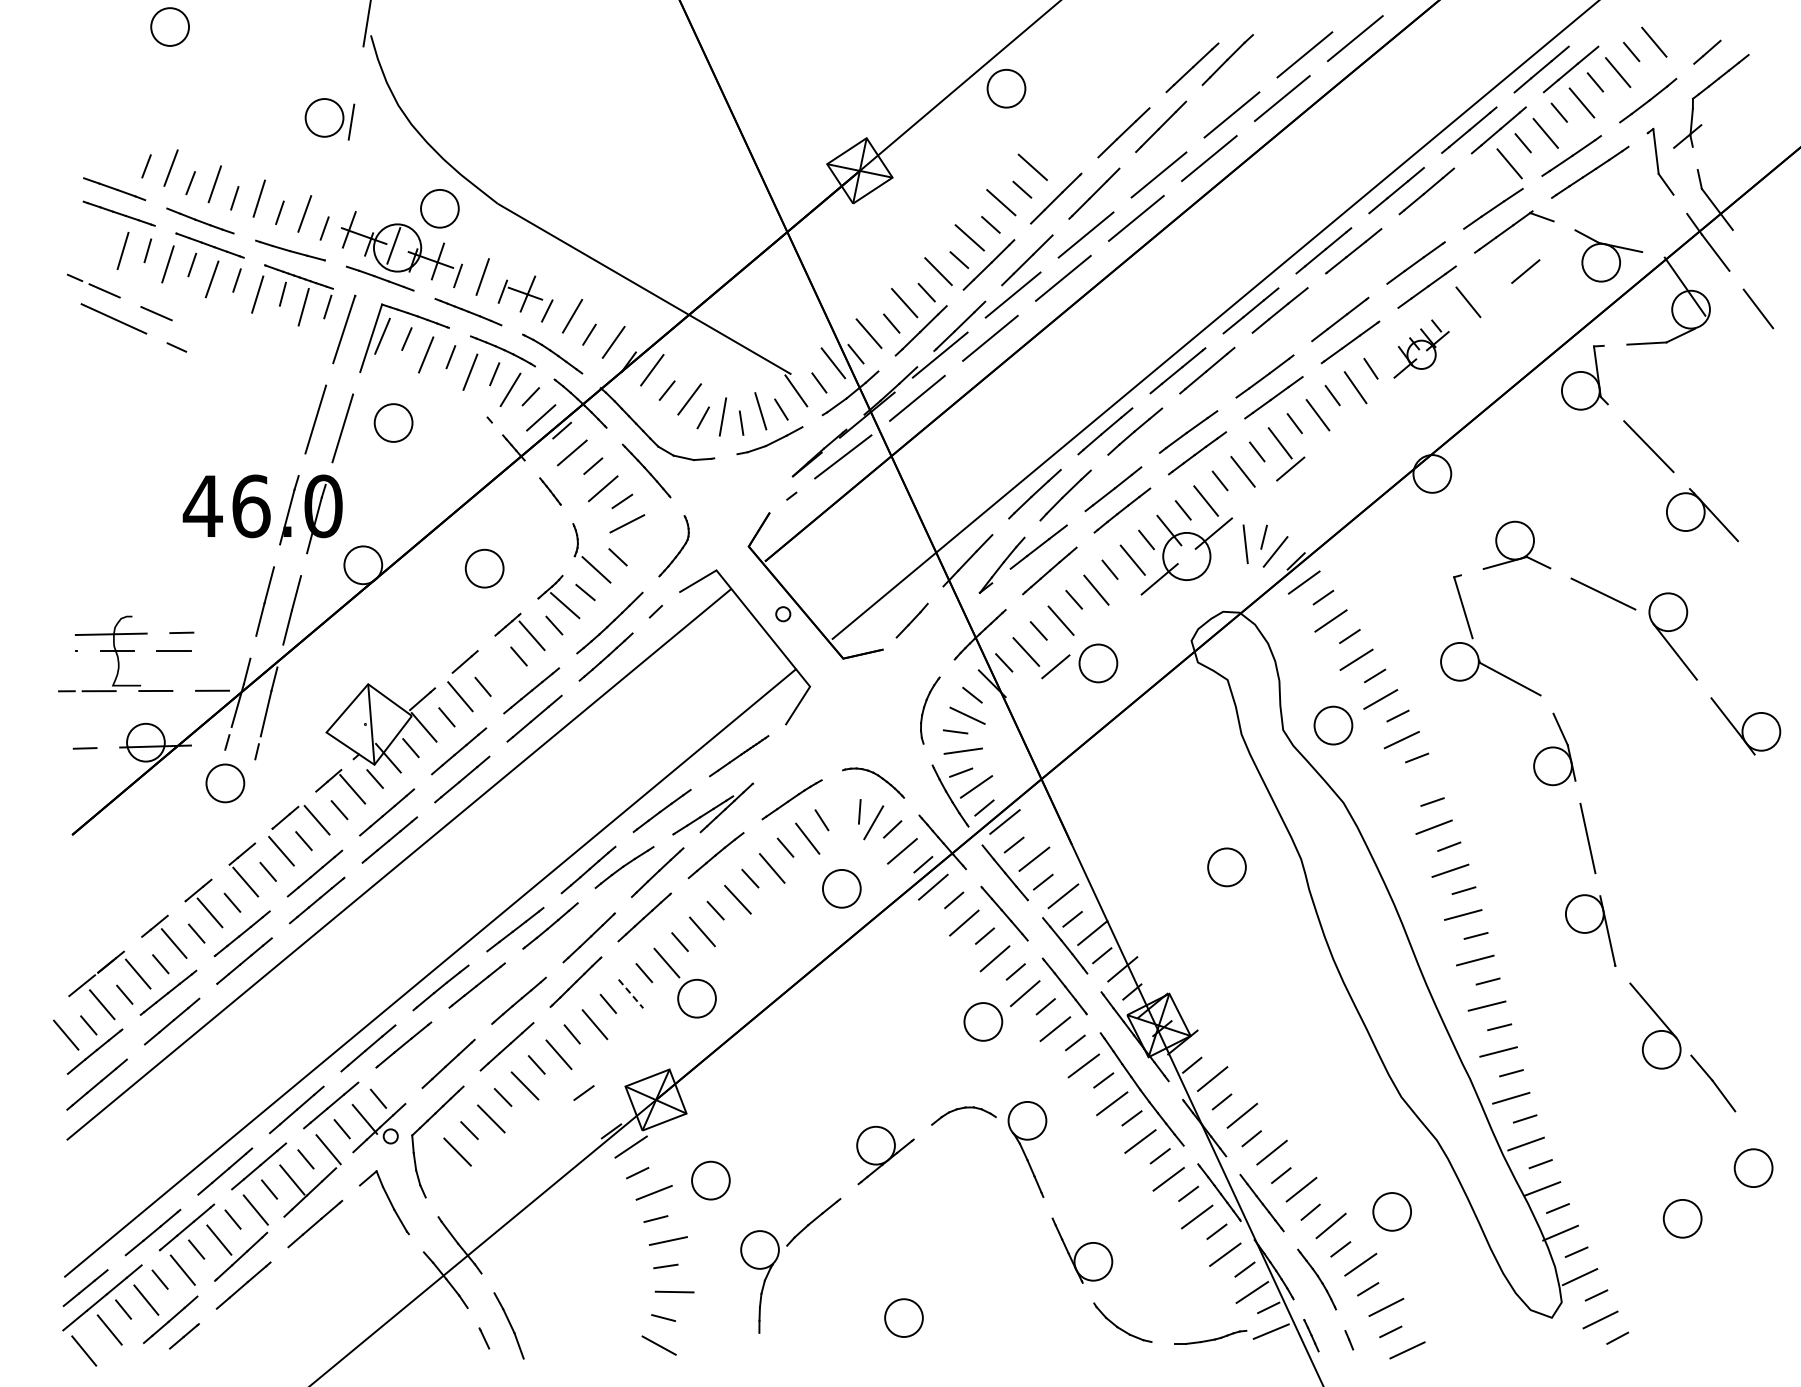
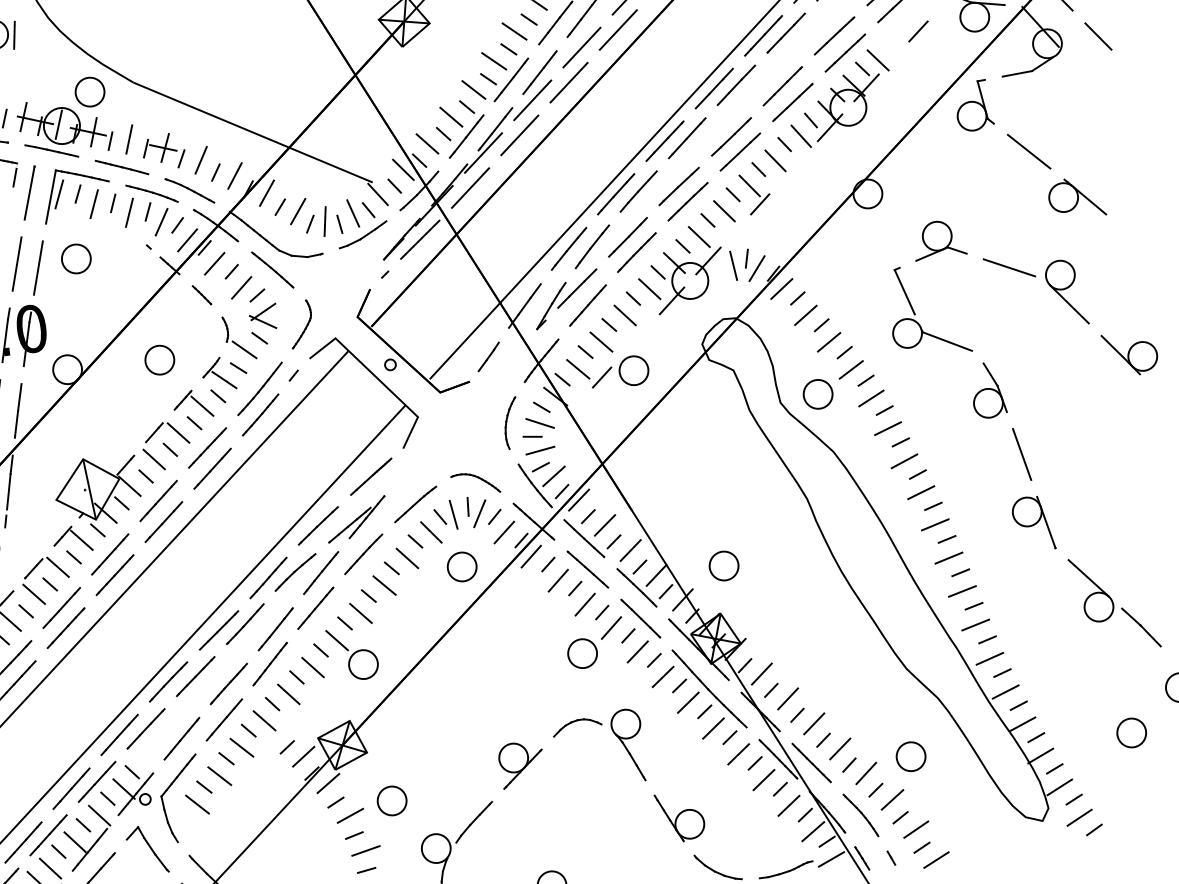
part: (1421, 348) -> (847, 100), size x1.67
line: (625, 536) -> (263, 321), added
line: (496, 666) -> (178, 433), added
line: (1418, 781) -> (888, 428), added
line: (839, 819) -> (453, 514), added
part: (1226, 867) -> (723, 566), moved
line: (631, 993) -> (313, 667), dashed -> solid
line: (603, 1108) -> (303, 757), added

